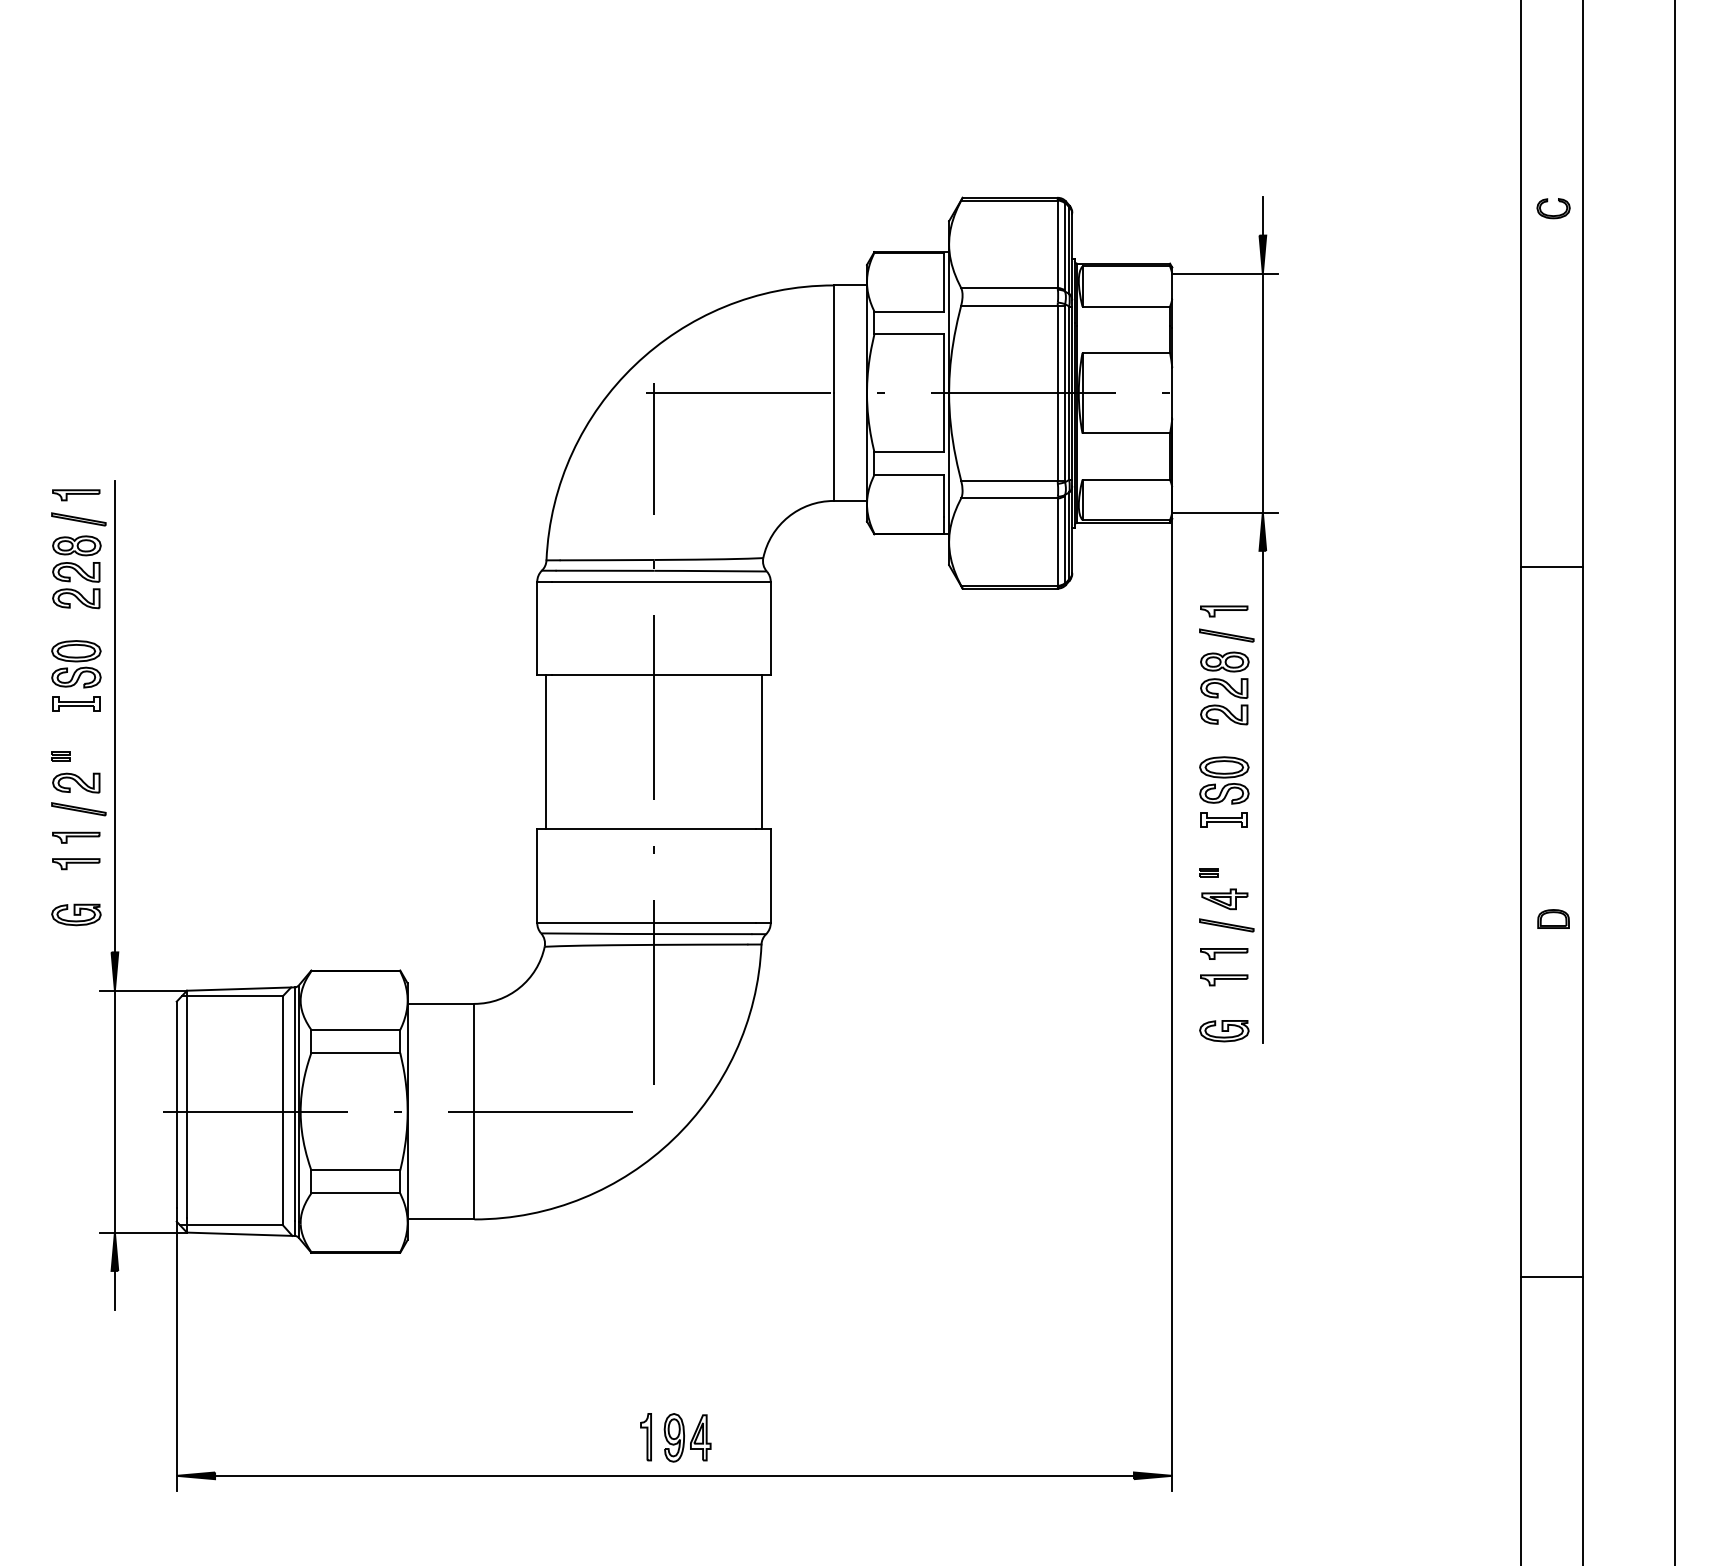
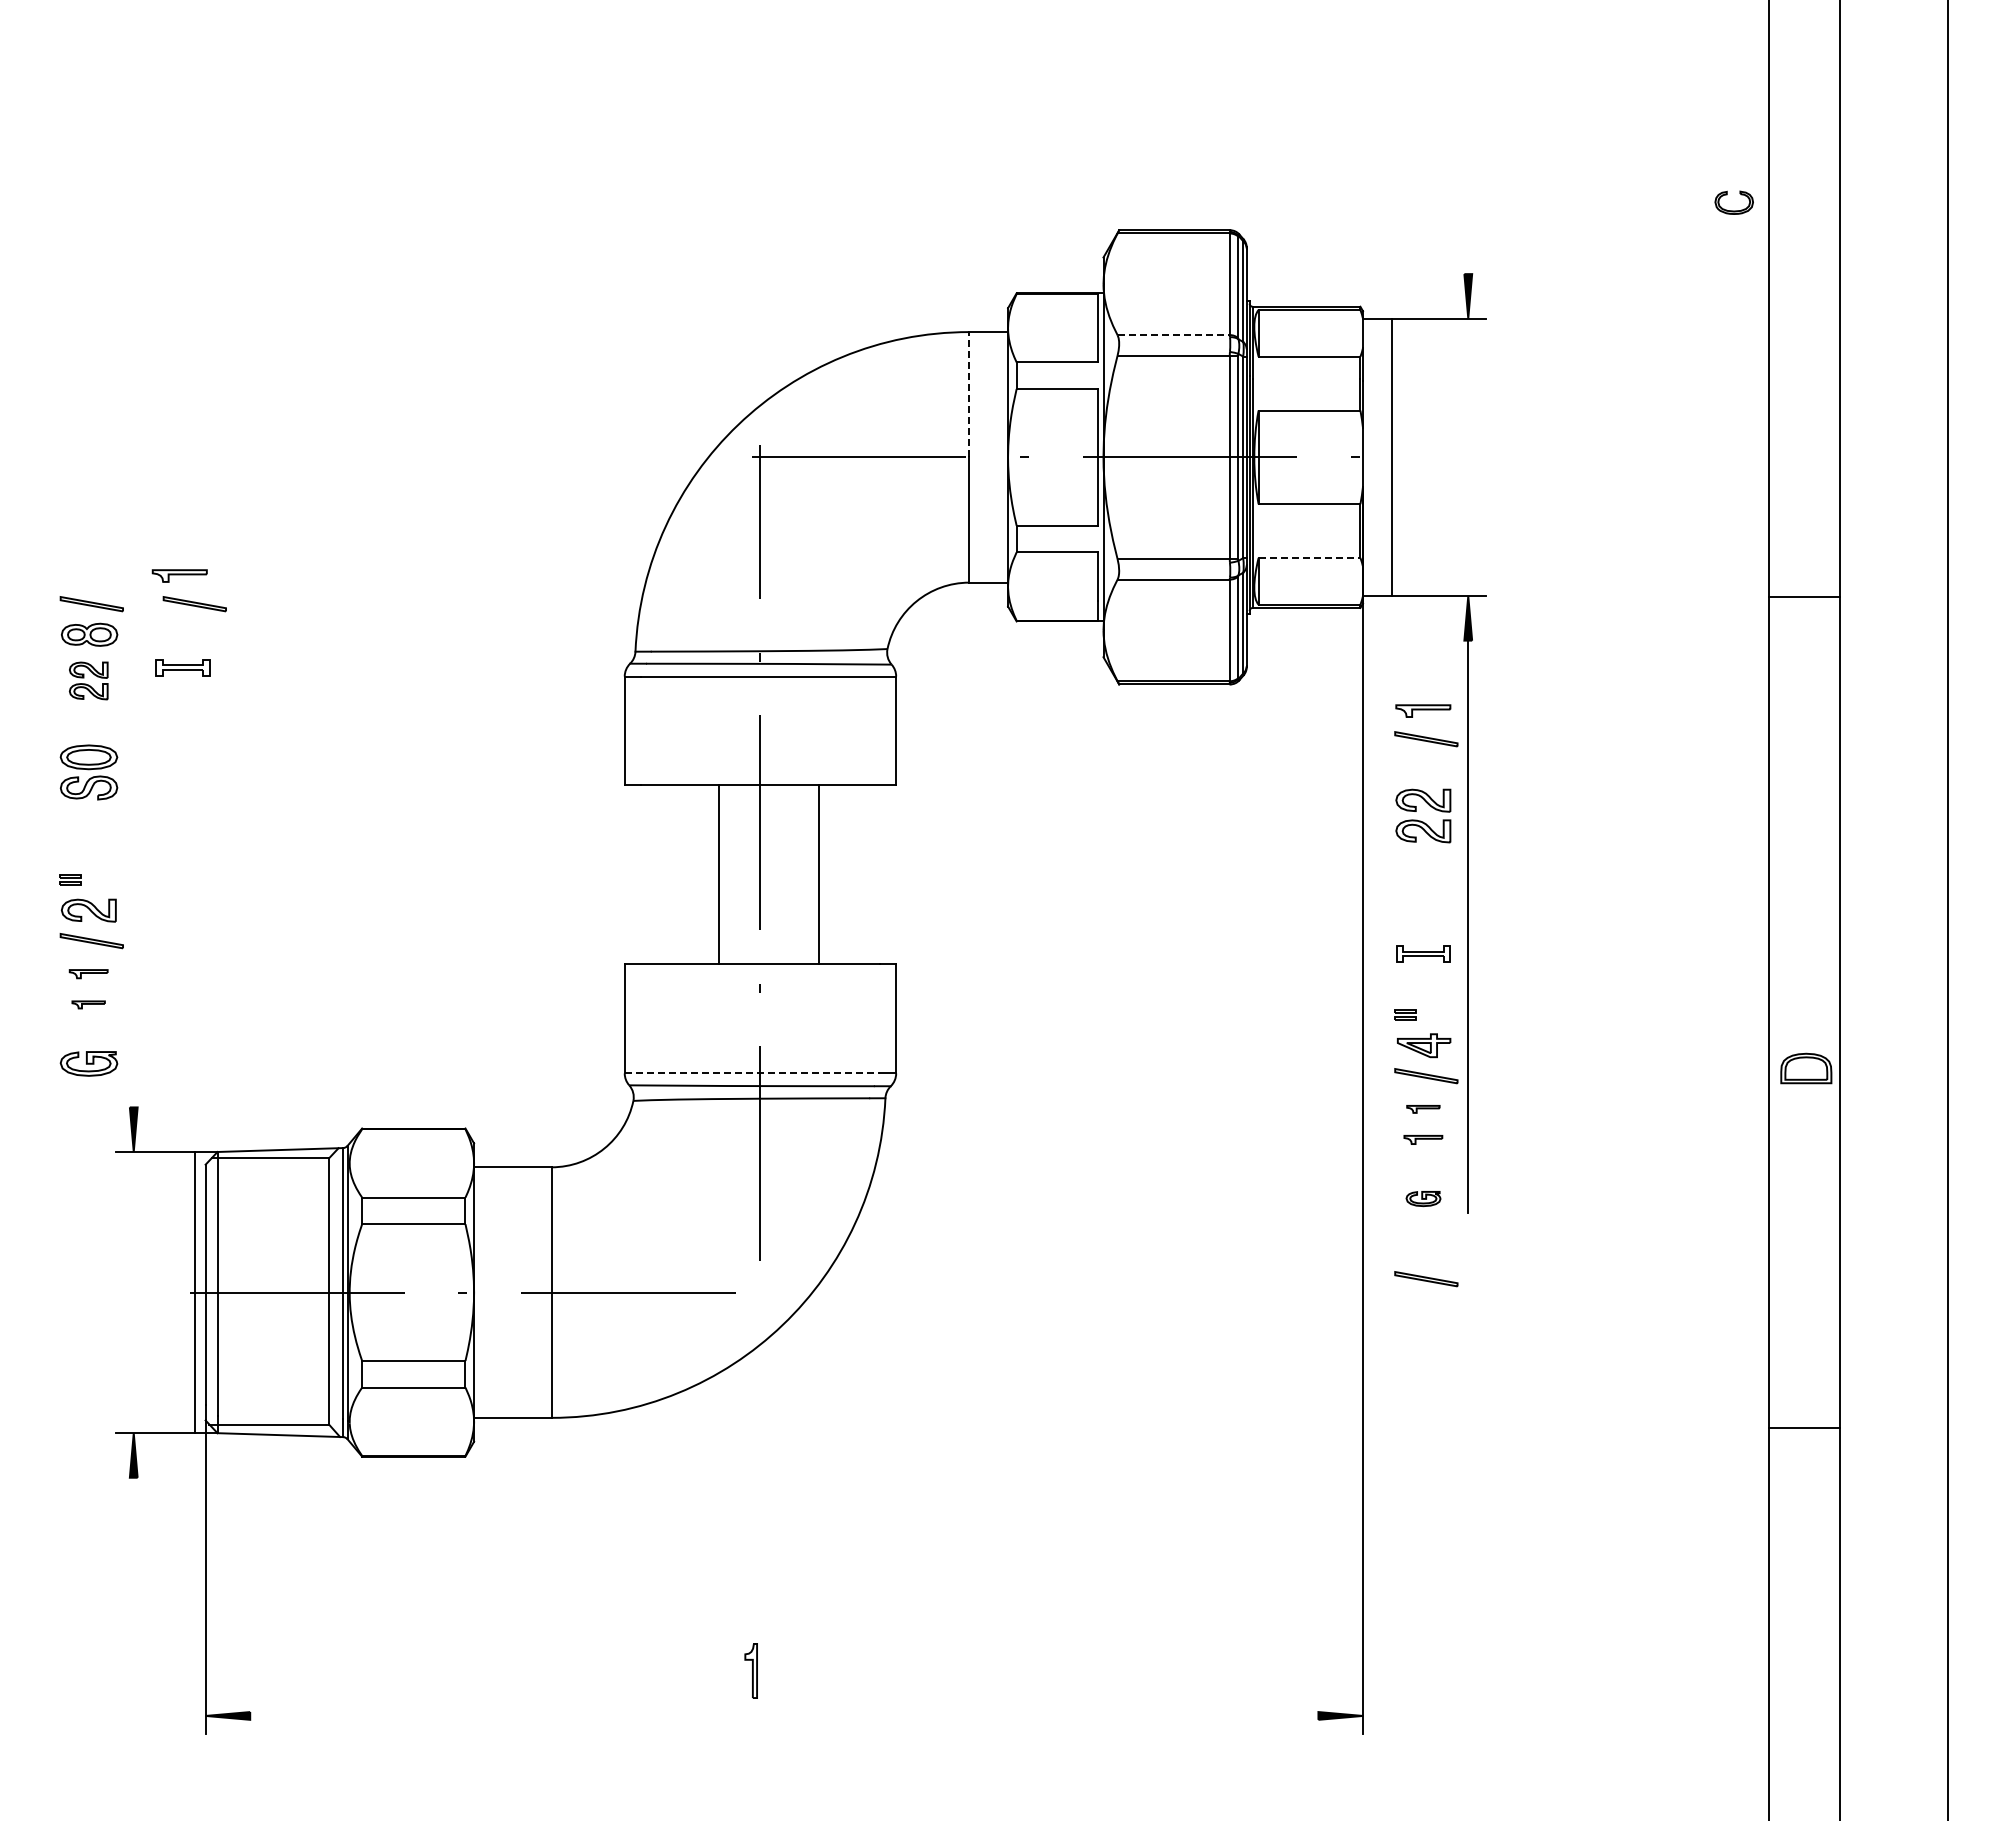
part: (1552, 215) -> (1733, 210), moved
line: (1263, 216) -> (1468, 251), removed
line: (1010, 288) -> (1174, 335), solid -> dashed
line: (833, 339) -> (969, 394), solid -> dashed
line: (1263, 393) -> (1392, 457), moved
line: (1126, 479) -> (1309, 557), solid -> dashed
part: (75, 494) -> (179, 575), moved
part: (167, 519) -> (194, 604), added
line: (1552, 566) -> (1804, 596), moved
part: (75, 585) -> (88, 680), size x0.7
part: (1224, 661) -> (1423, 769), removed
part: (75, 703) -> (182, 667), moved
line: (114, 716) -> (133, 833), removed
line: (546, 752) -> (719, 874), moved
line: (761, 752) -> (818, 874), moved
part: (1224, 780) -> (1423, 907), removed
part: (75, 837) -> (88, 973), size x0.7
part: (75, 863) -> (88, 1004), size x0.6
part: (1552, 918) -> (1805, 1068), size x1.4
line: (647, 923) -> (752, 1073), solid -> dashed
part: (1224, 954) -> (1423, 1109), size x0.6
part: (1224, 979) -> (1423, 1139), size x0.7
part: (1224, 1030) -> (1423, 1198), size x0.6
part: (1226, 1100) -> (1426, 1279), added
line: (114, 1111) -> (194, 1292), moved
line: (1552, 1277) -> (1804, 1428), moved
line: (114, 1289) -> (133, 1499), removed
part: (687, 1437) -> (799, 1671), removed
line: (674, 1475) -> (784, 1715), removed

